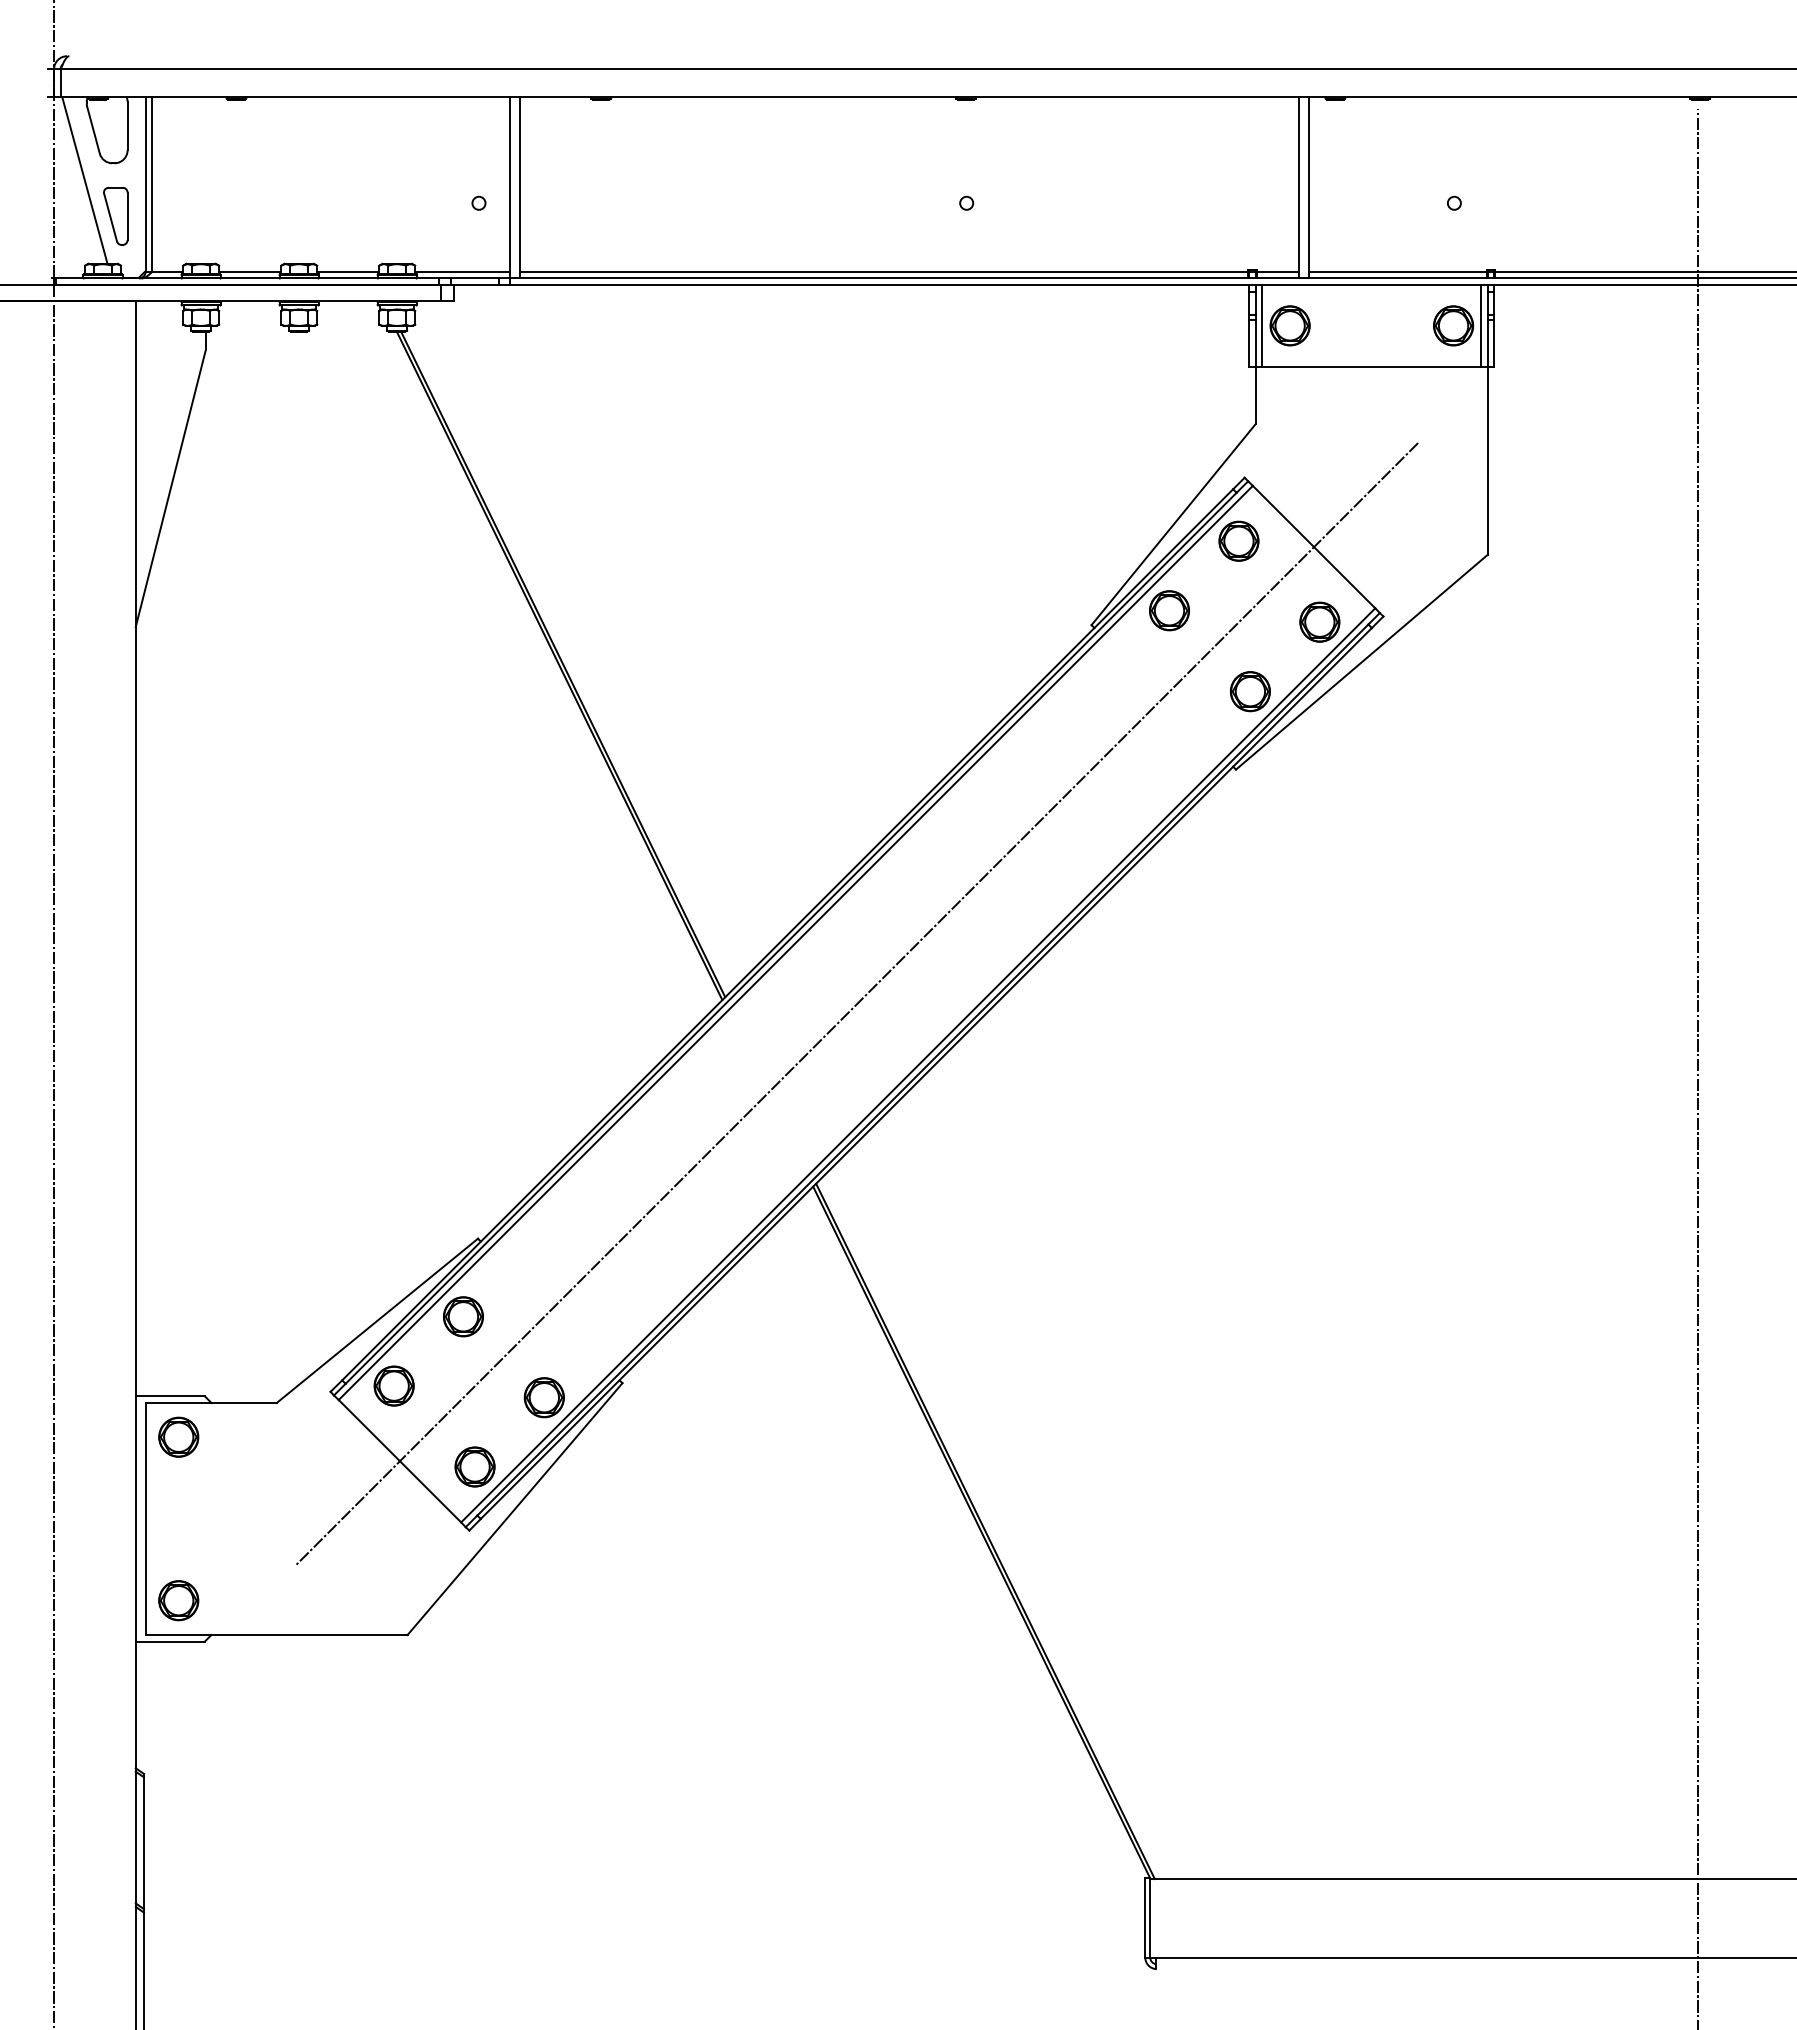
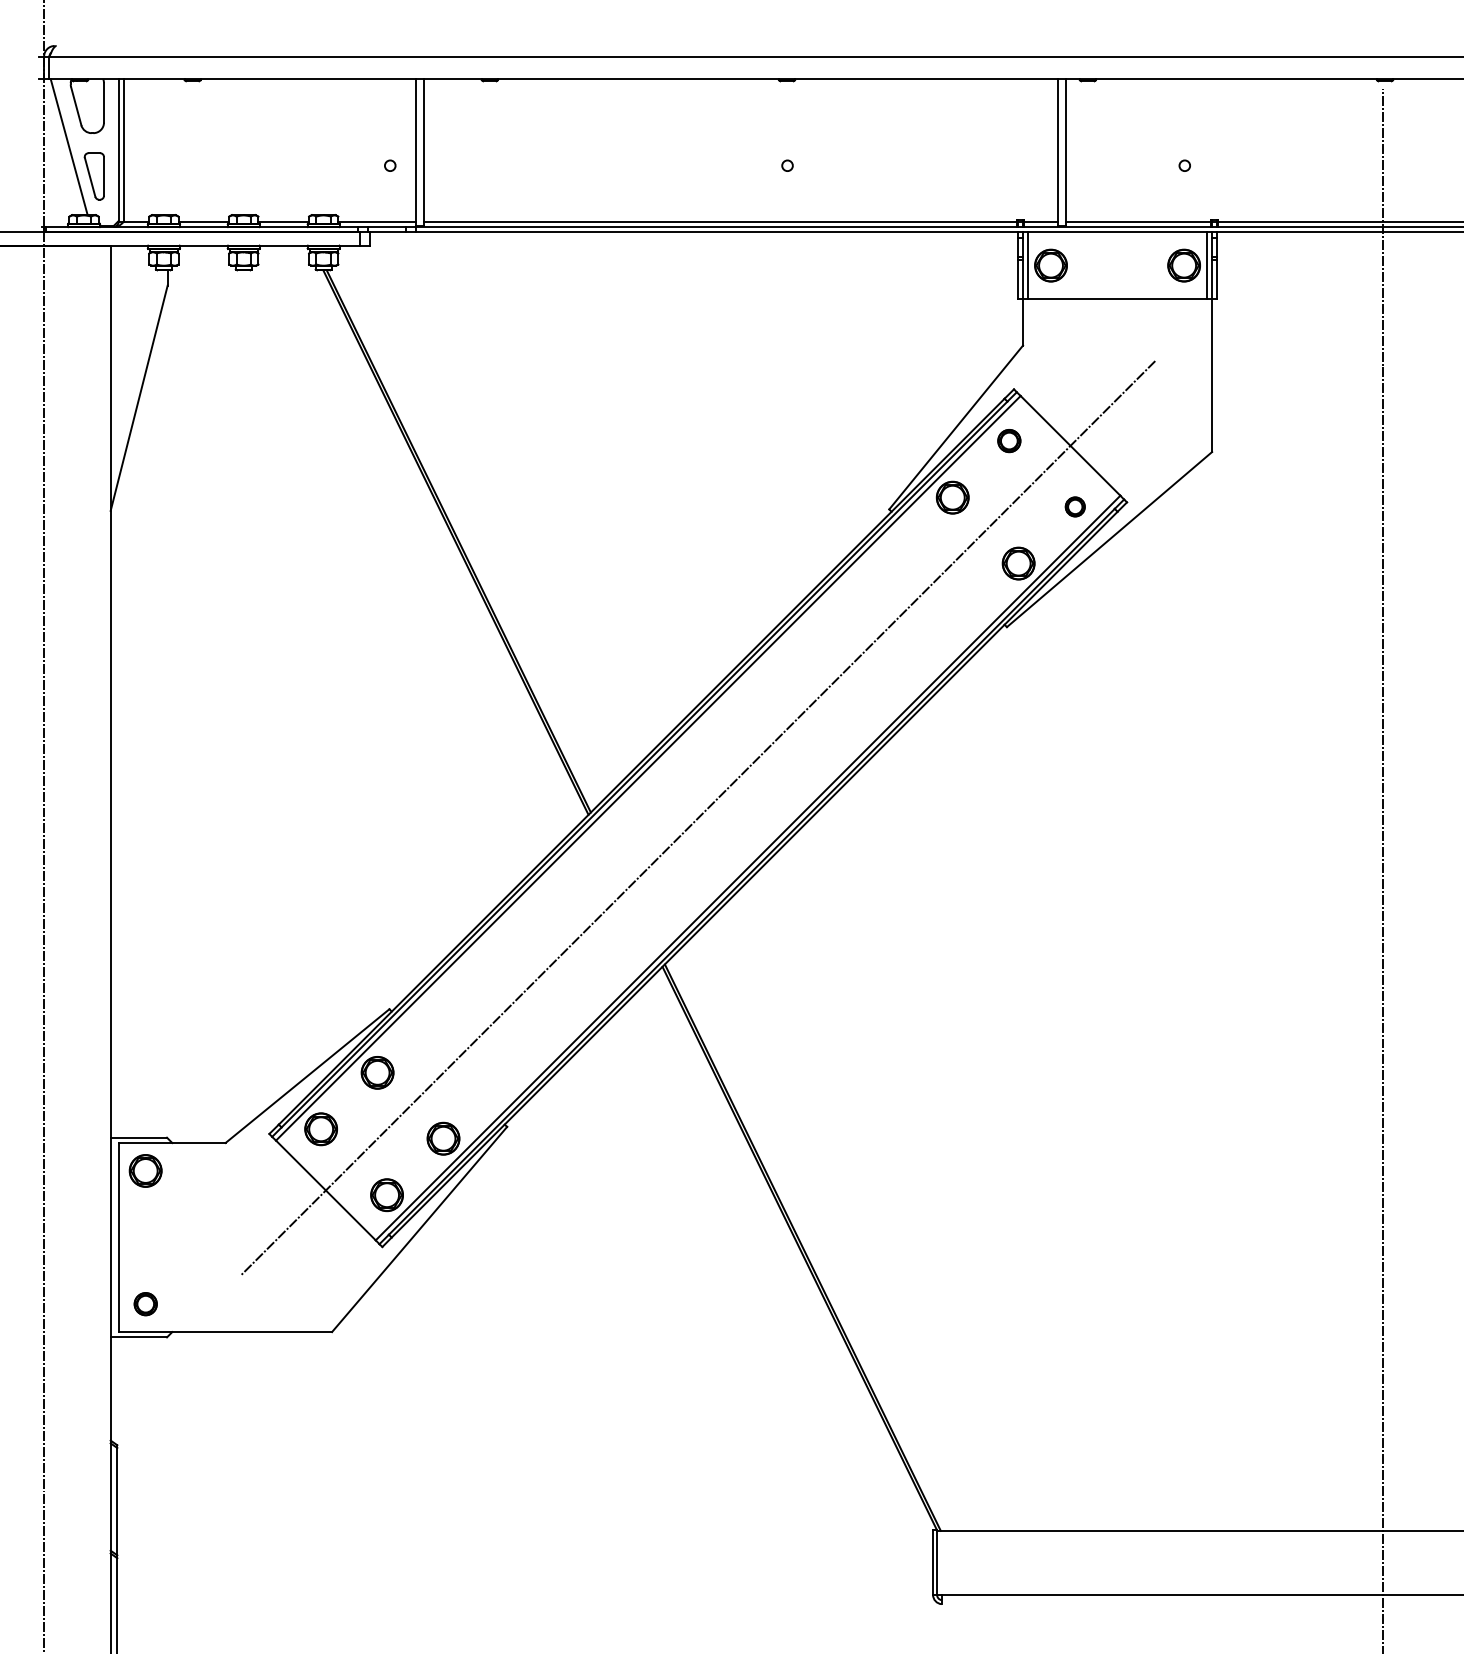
part: (1238, 540) -> (1008, 440), size x0.7
part: (1319, 621) -> (1074, 506), size x0.6
part: (178, 1600) -> (145, 1303), size x0.7

